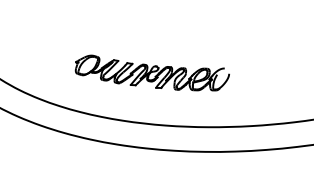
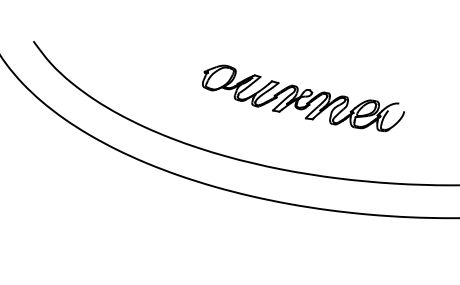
part: (152, 73) -> (303, 98), moved

